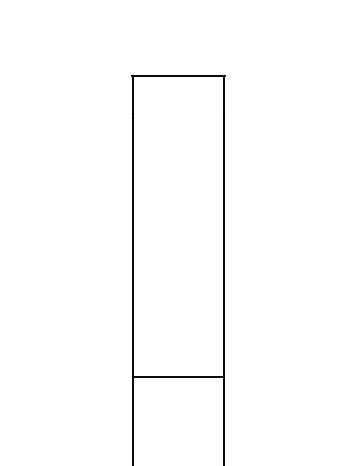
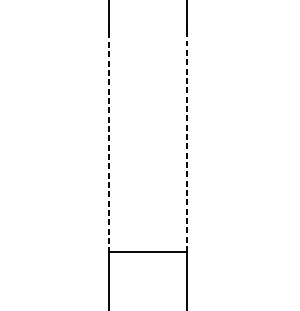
line: (224, 247) -> (187, 142), solid -> dashed
line: (132, 248) -> (109, 143), solid -> dashed

